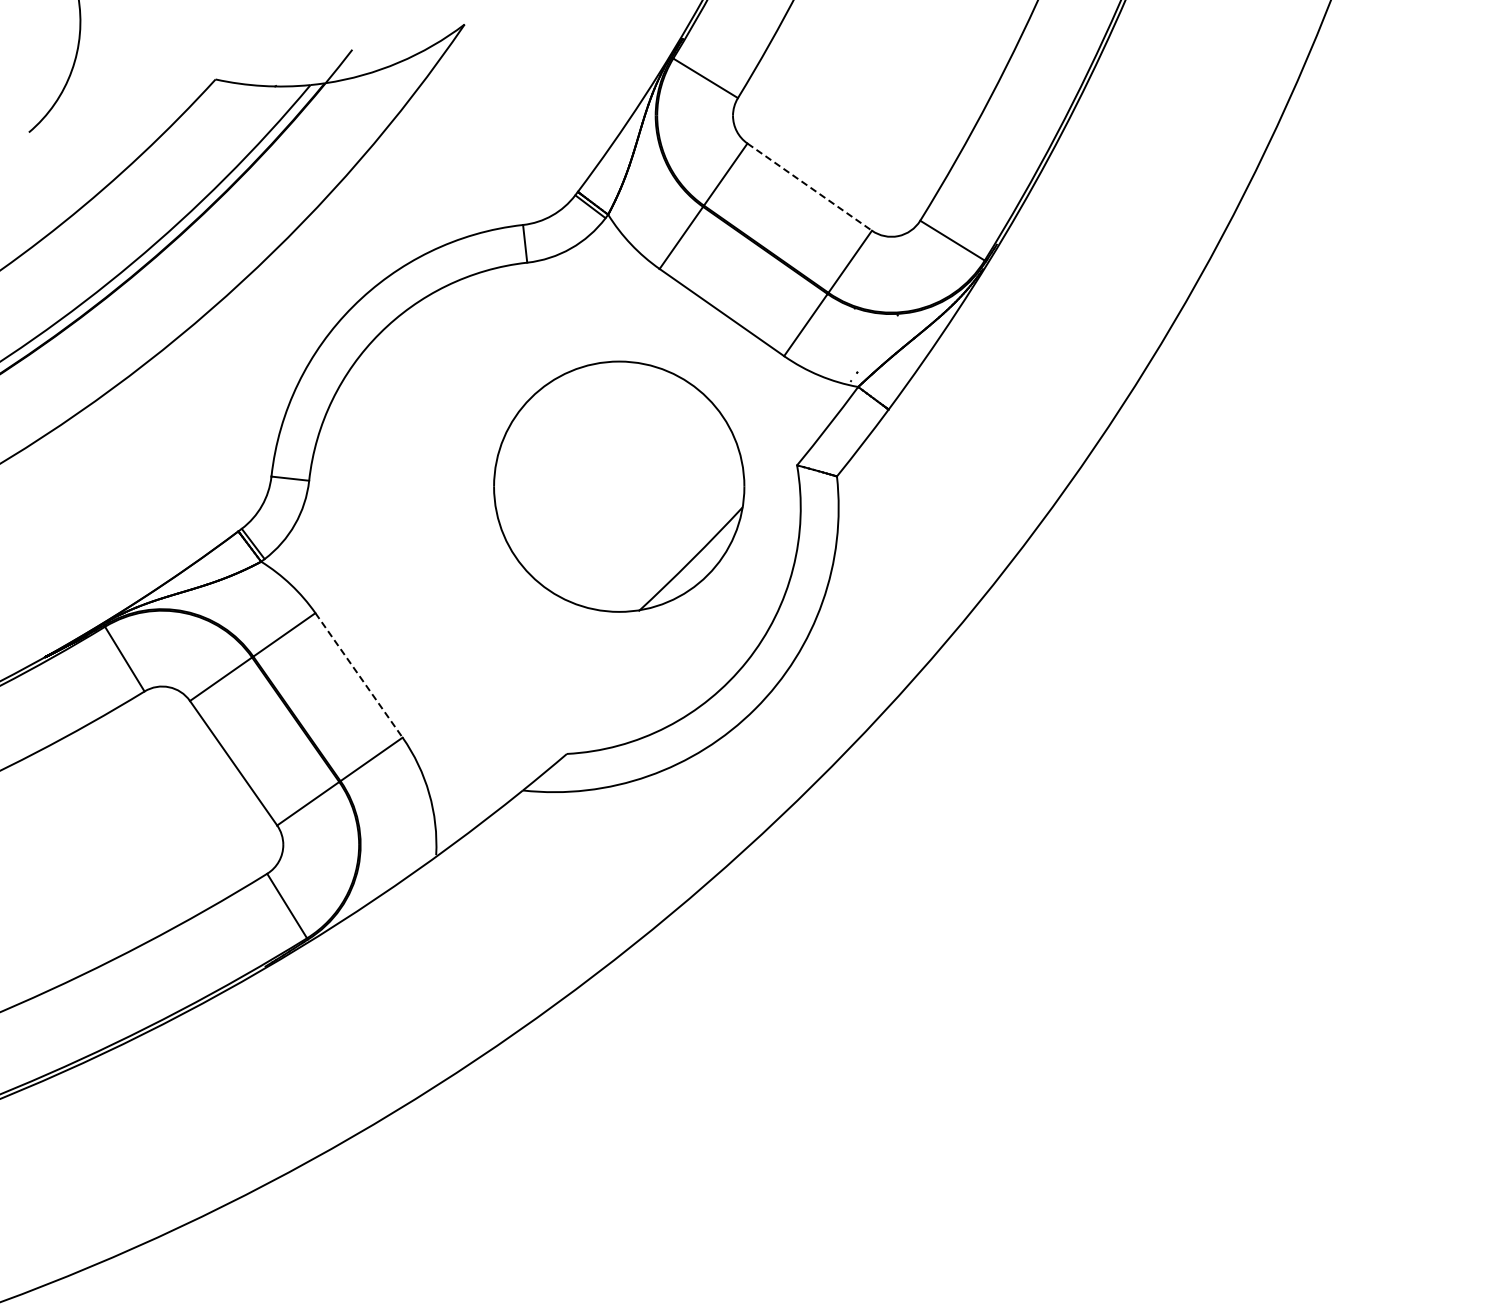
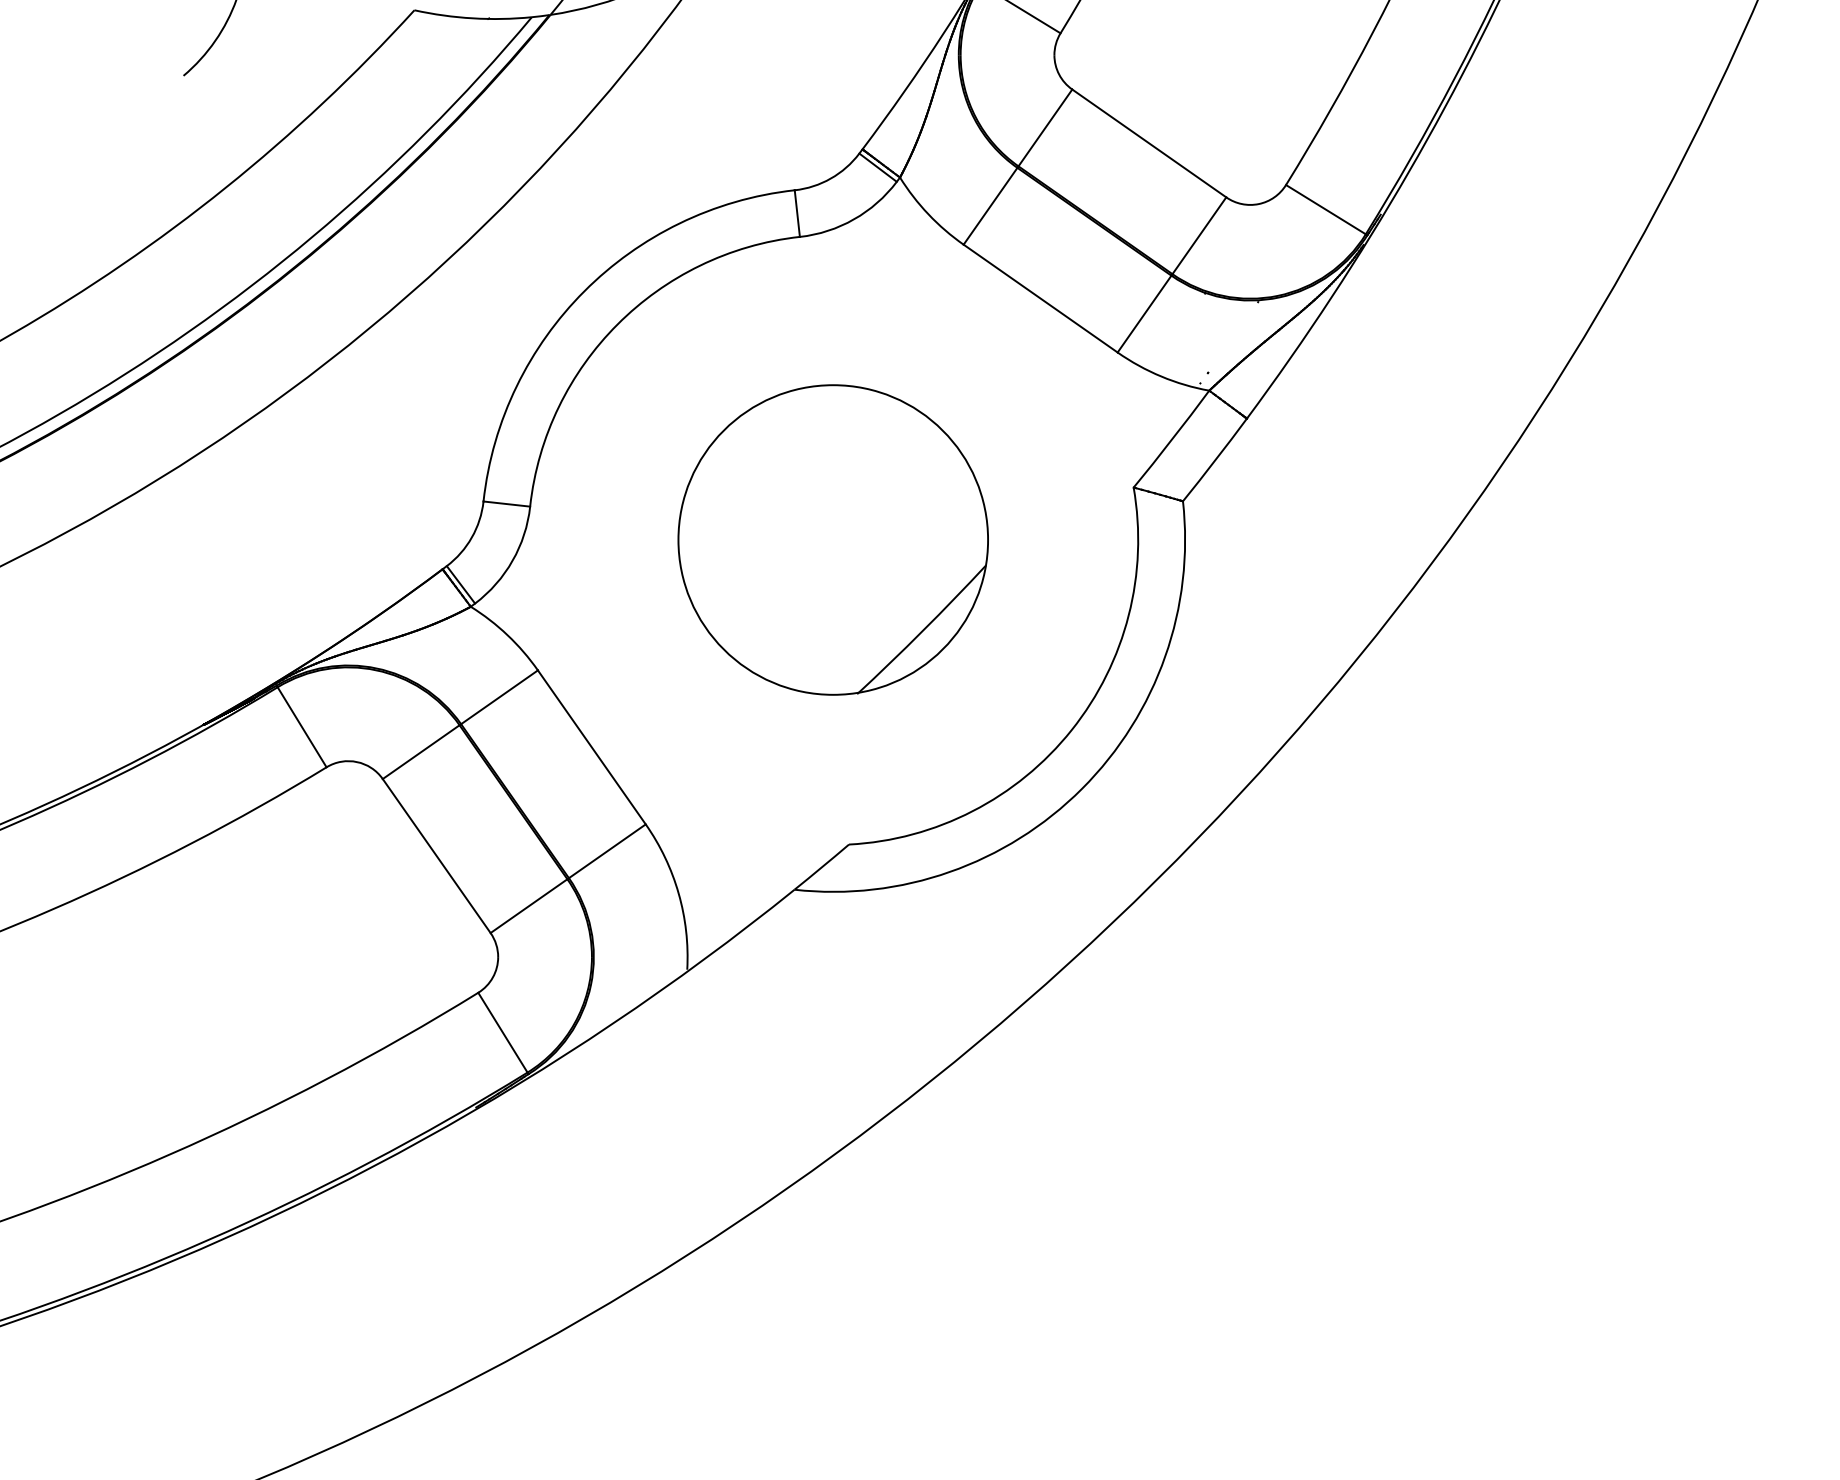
line: (809, 187) -> (1149, 143), dashed -> solid
part: (619, 486) -> (833, 539), moved
line: (359, 675) -> (592, 747), dashed -> solid

